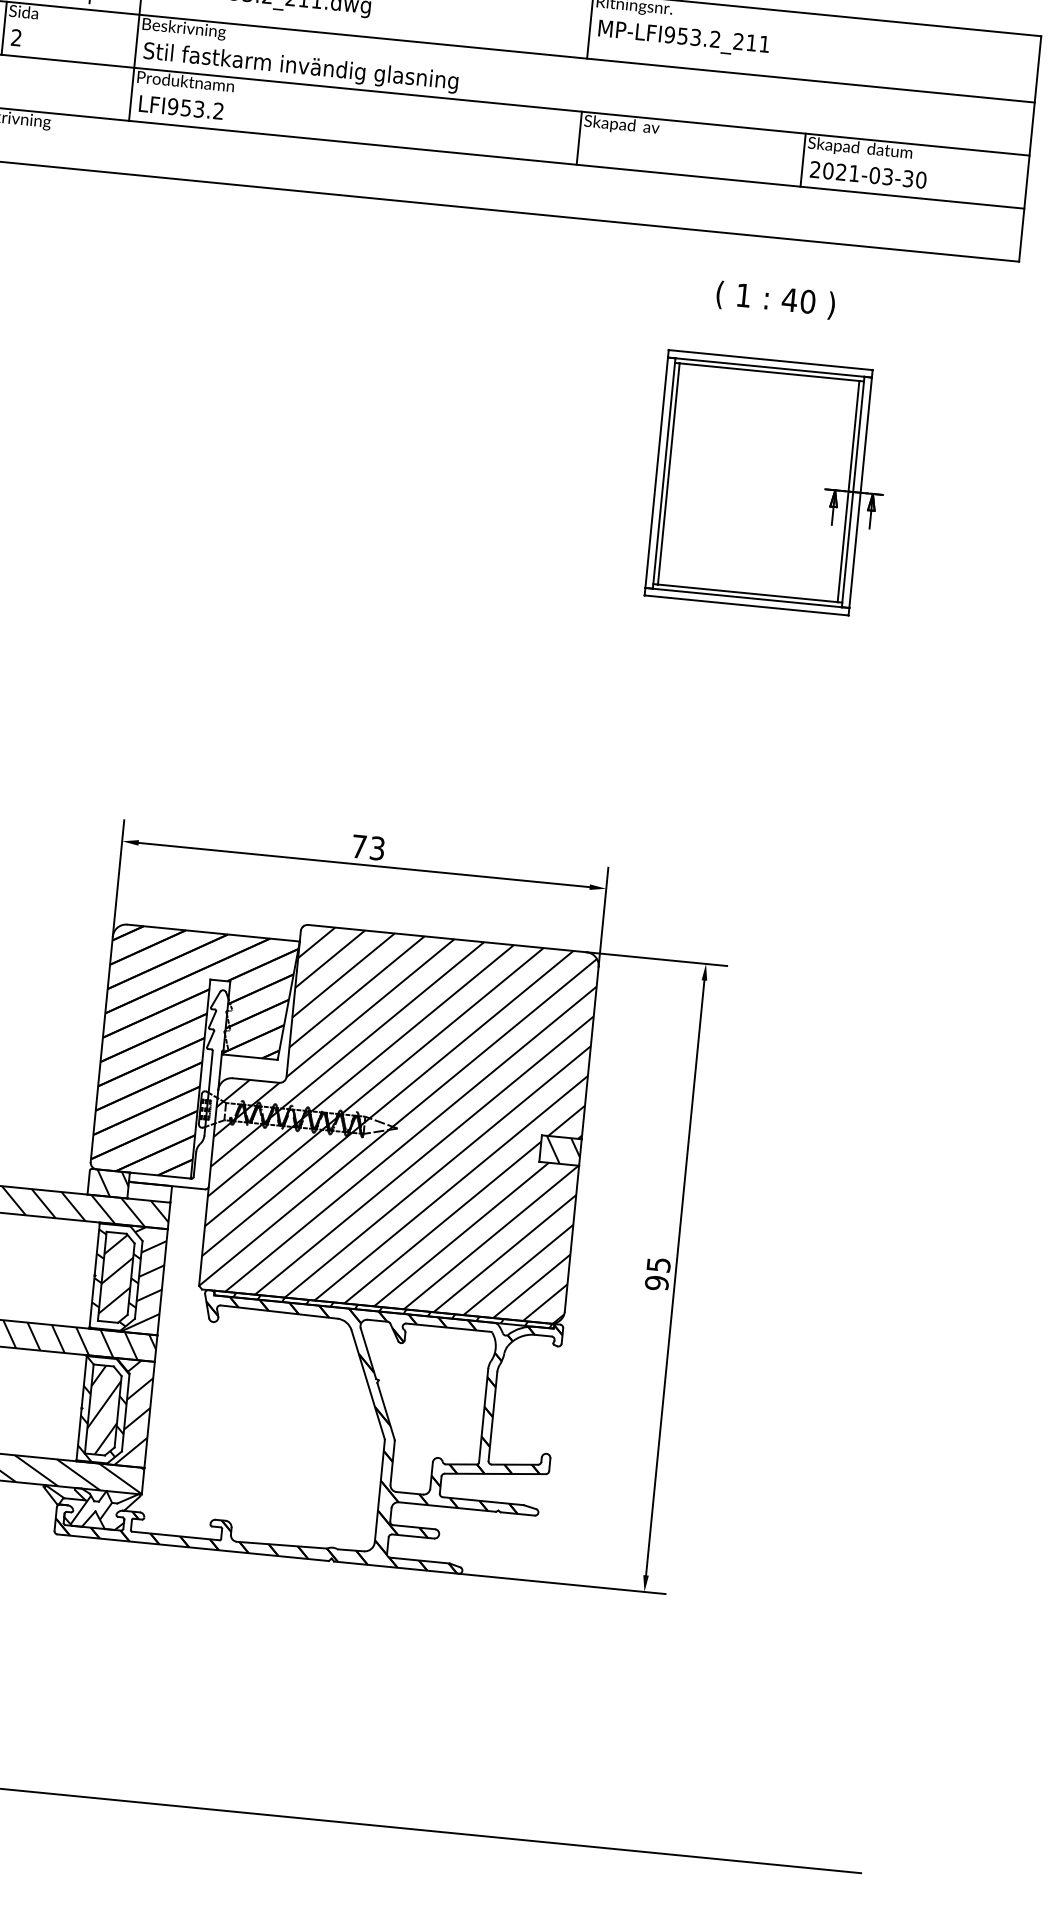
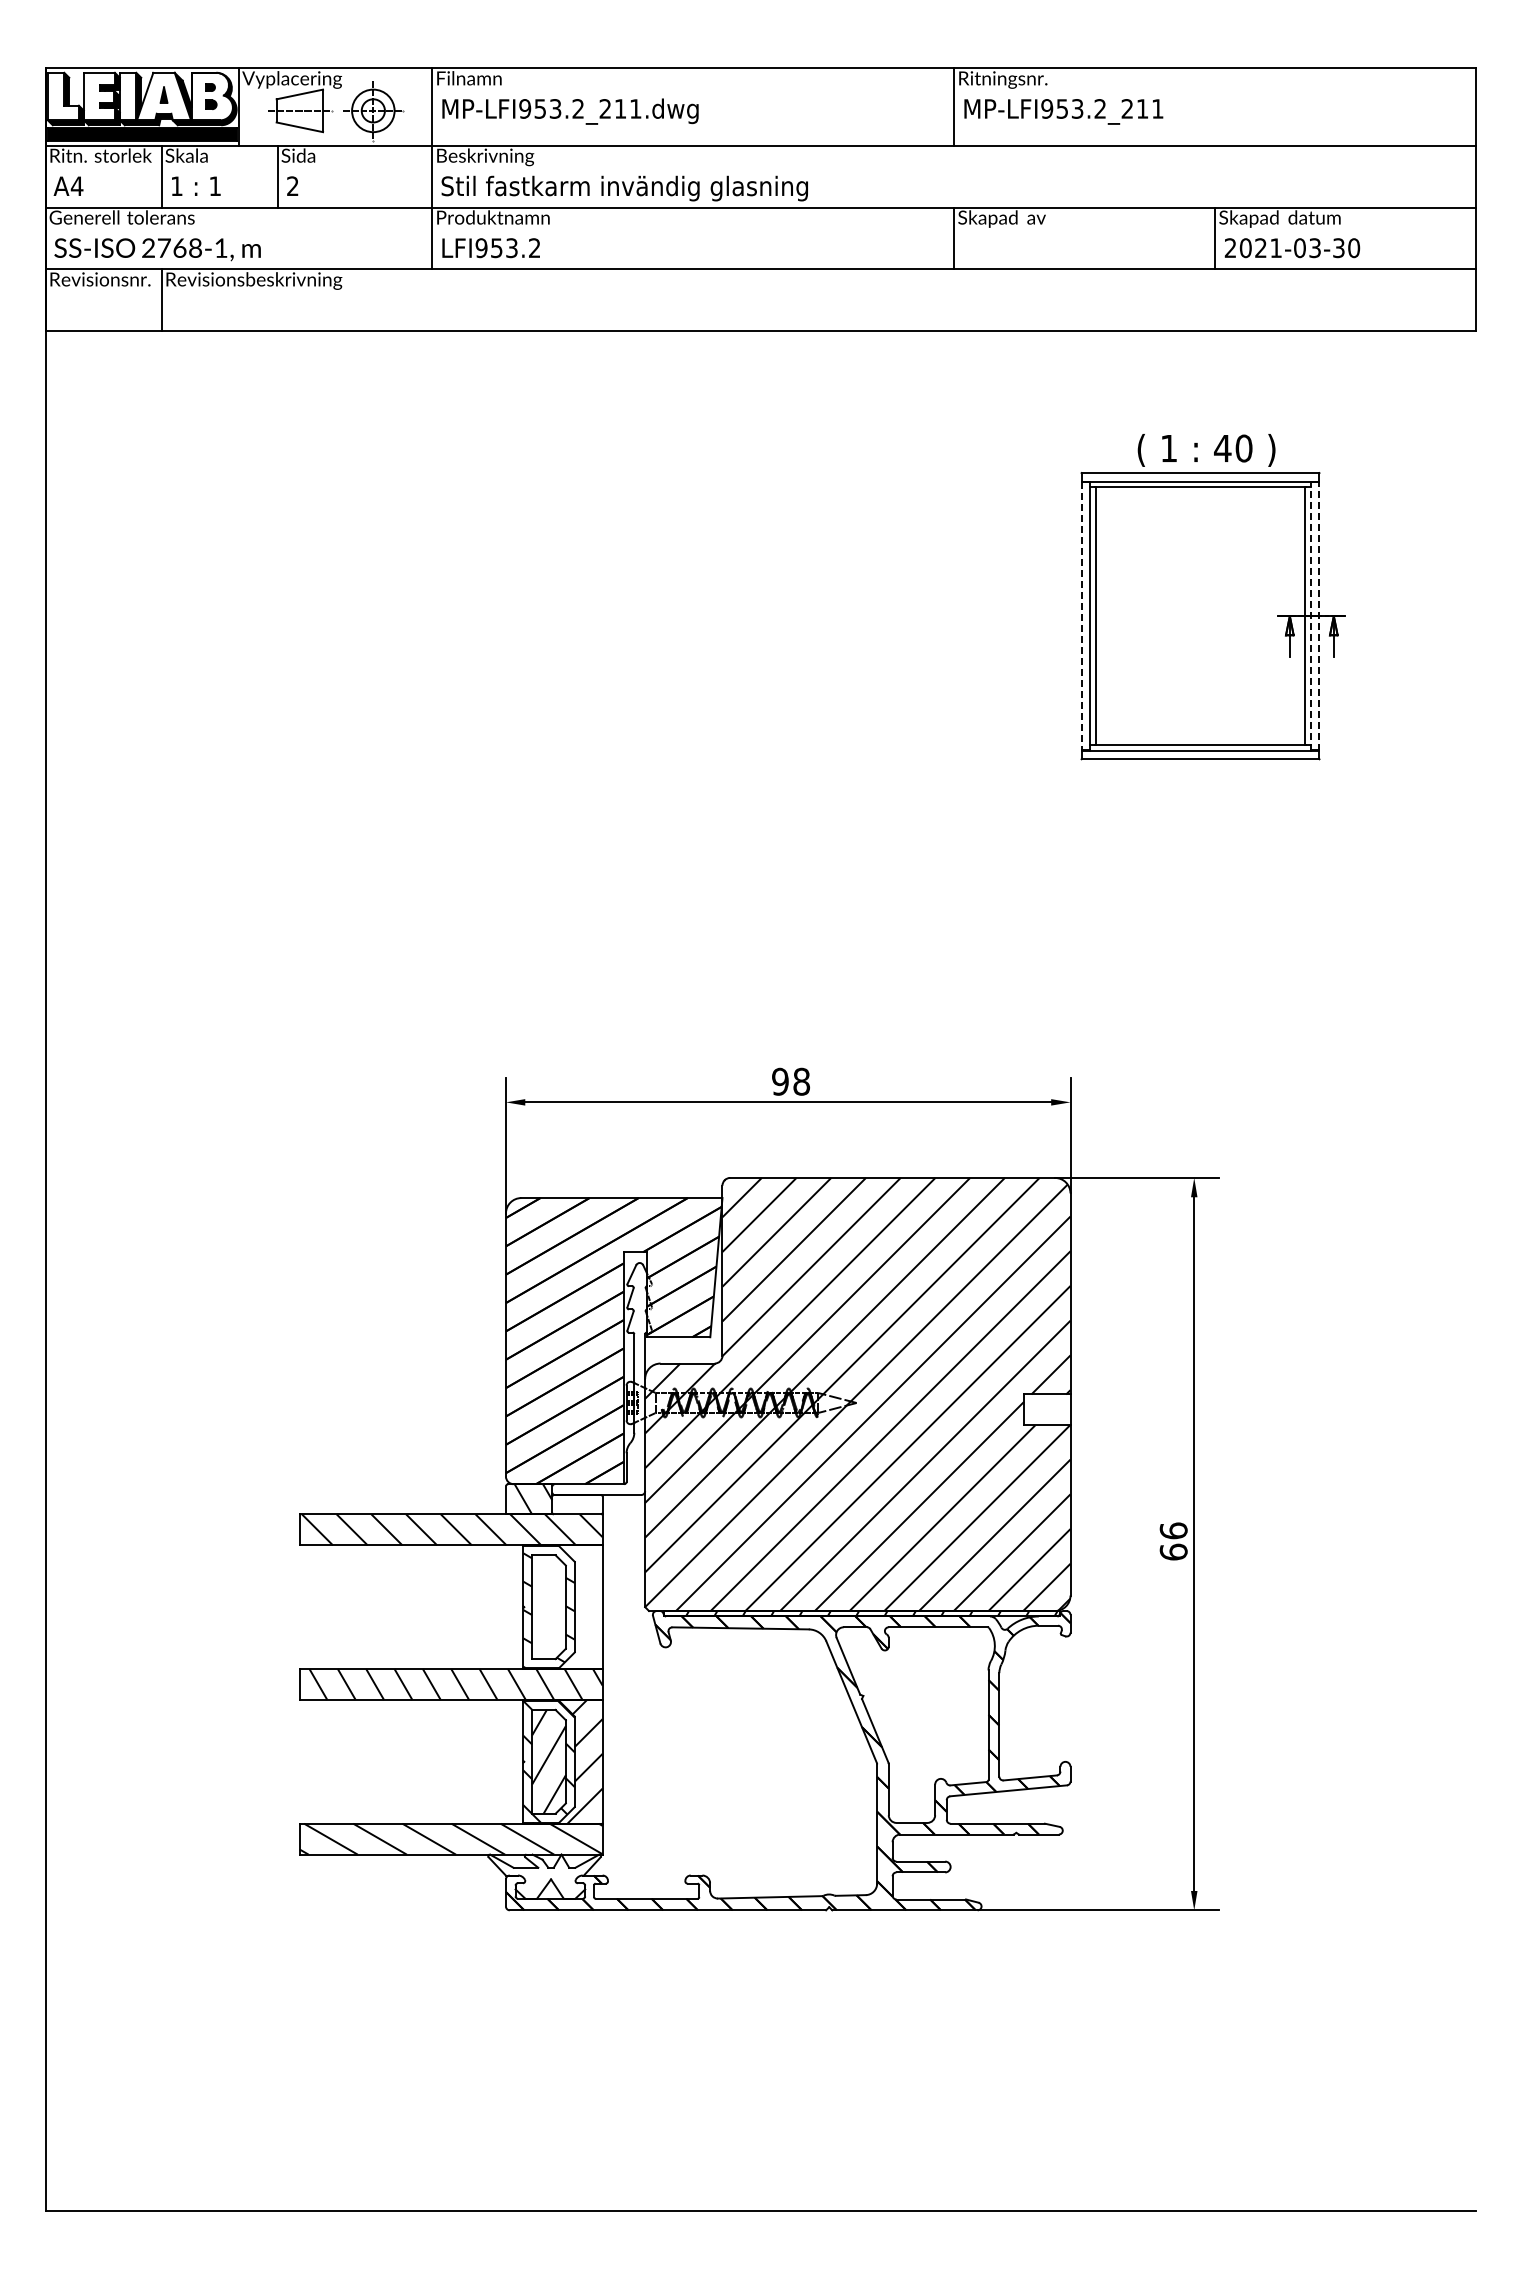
text: (775, 300) -> (1206, 450), moved
line: (656, 473) -> (1081, 616), solid -> dashed
line: (853, 491) -> (1310, 615), solid -> dashed
line: (860, 492) -> (1319, 615), solid -> dashed
text: (368, 847) -> (791, 1081), 73 -> 98
hatch: (562, 1150) -> (1049, 1409), removed
text: (657, 1273) -> (1173, 1541), 95 -> 66
hatch: (116, 1274) -> (548, 1603), removed
hatch: (129, 1279) -> (564, 1607), removed
hatch: (84, 1507) -> (537, 1876), removed

